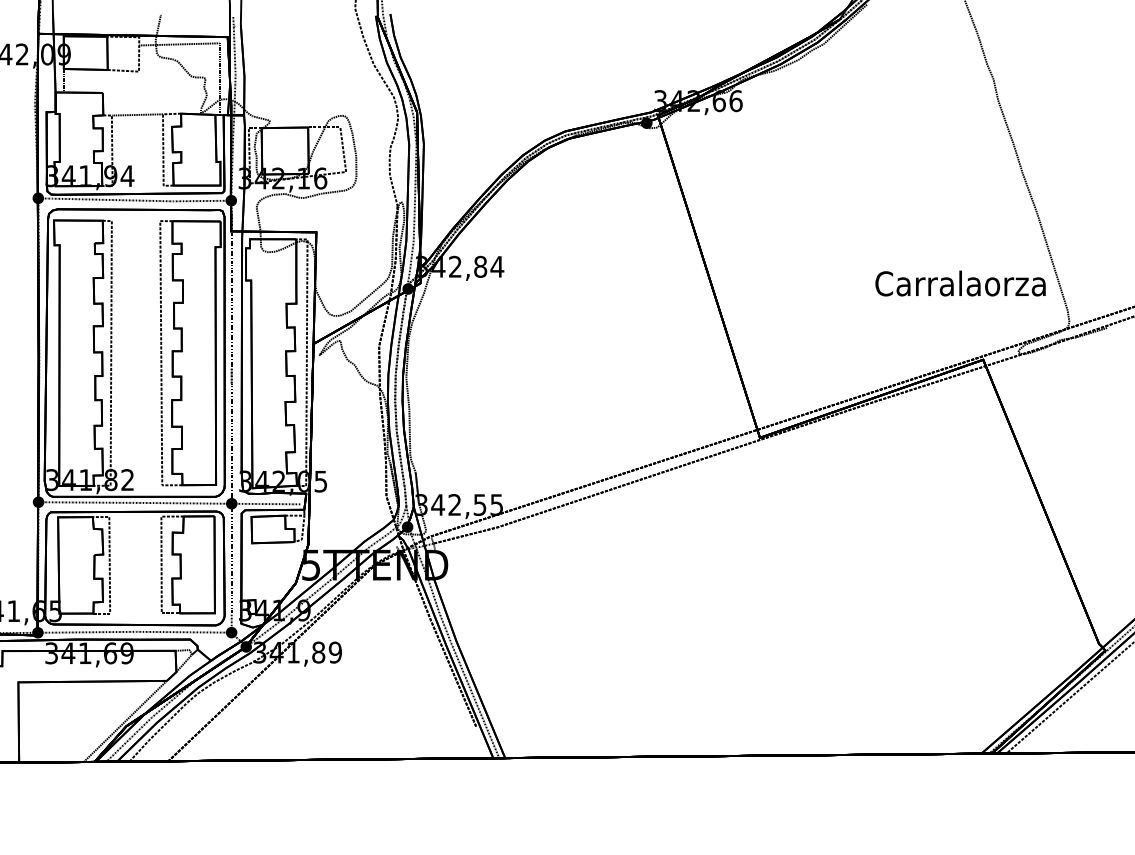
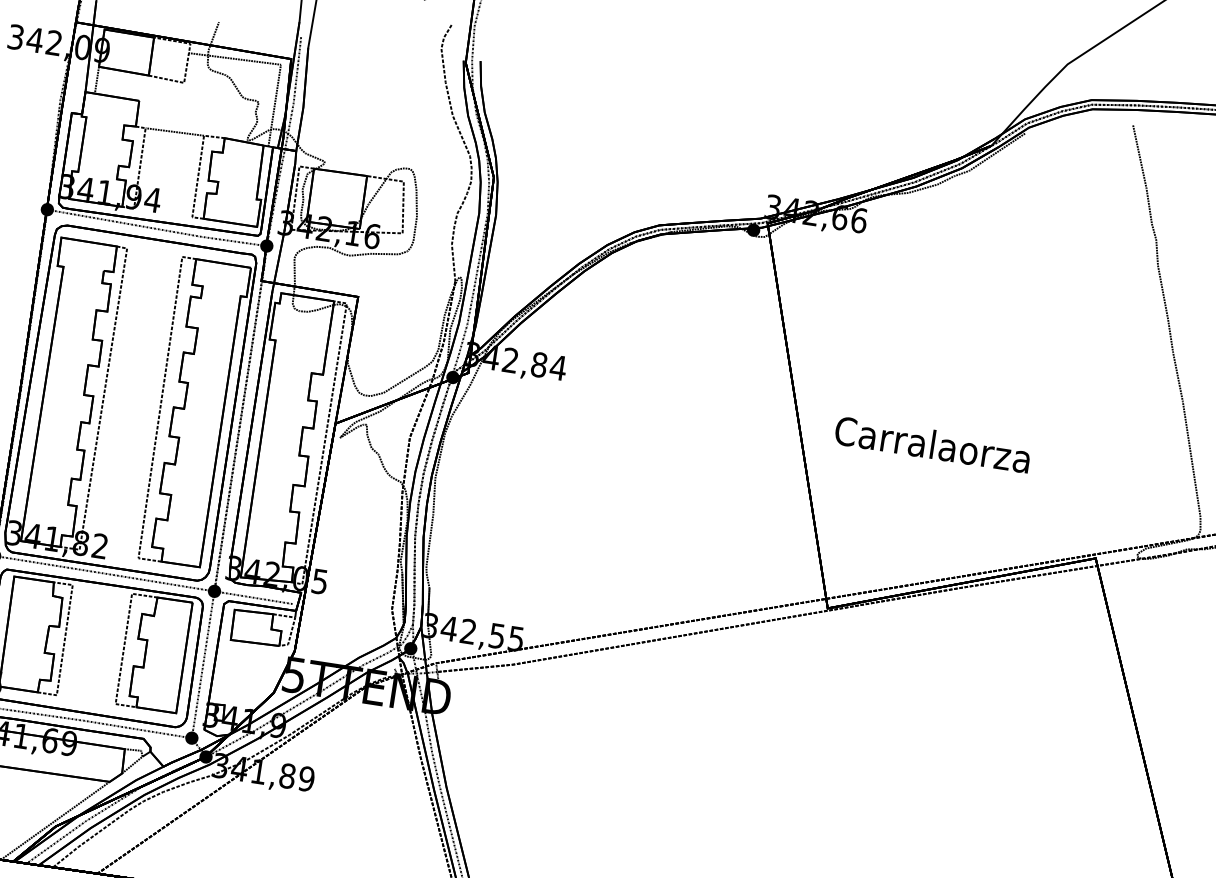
text: (960, 283) -> (932, 444), moved

